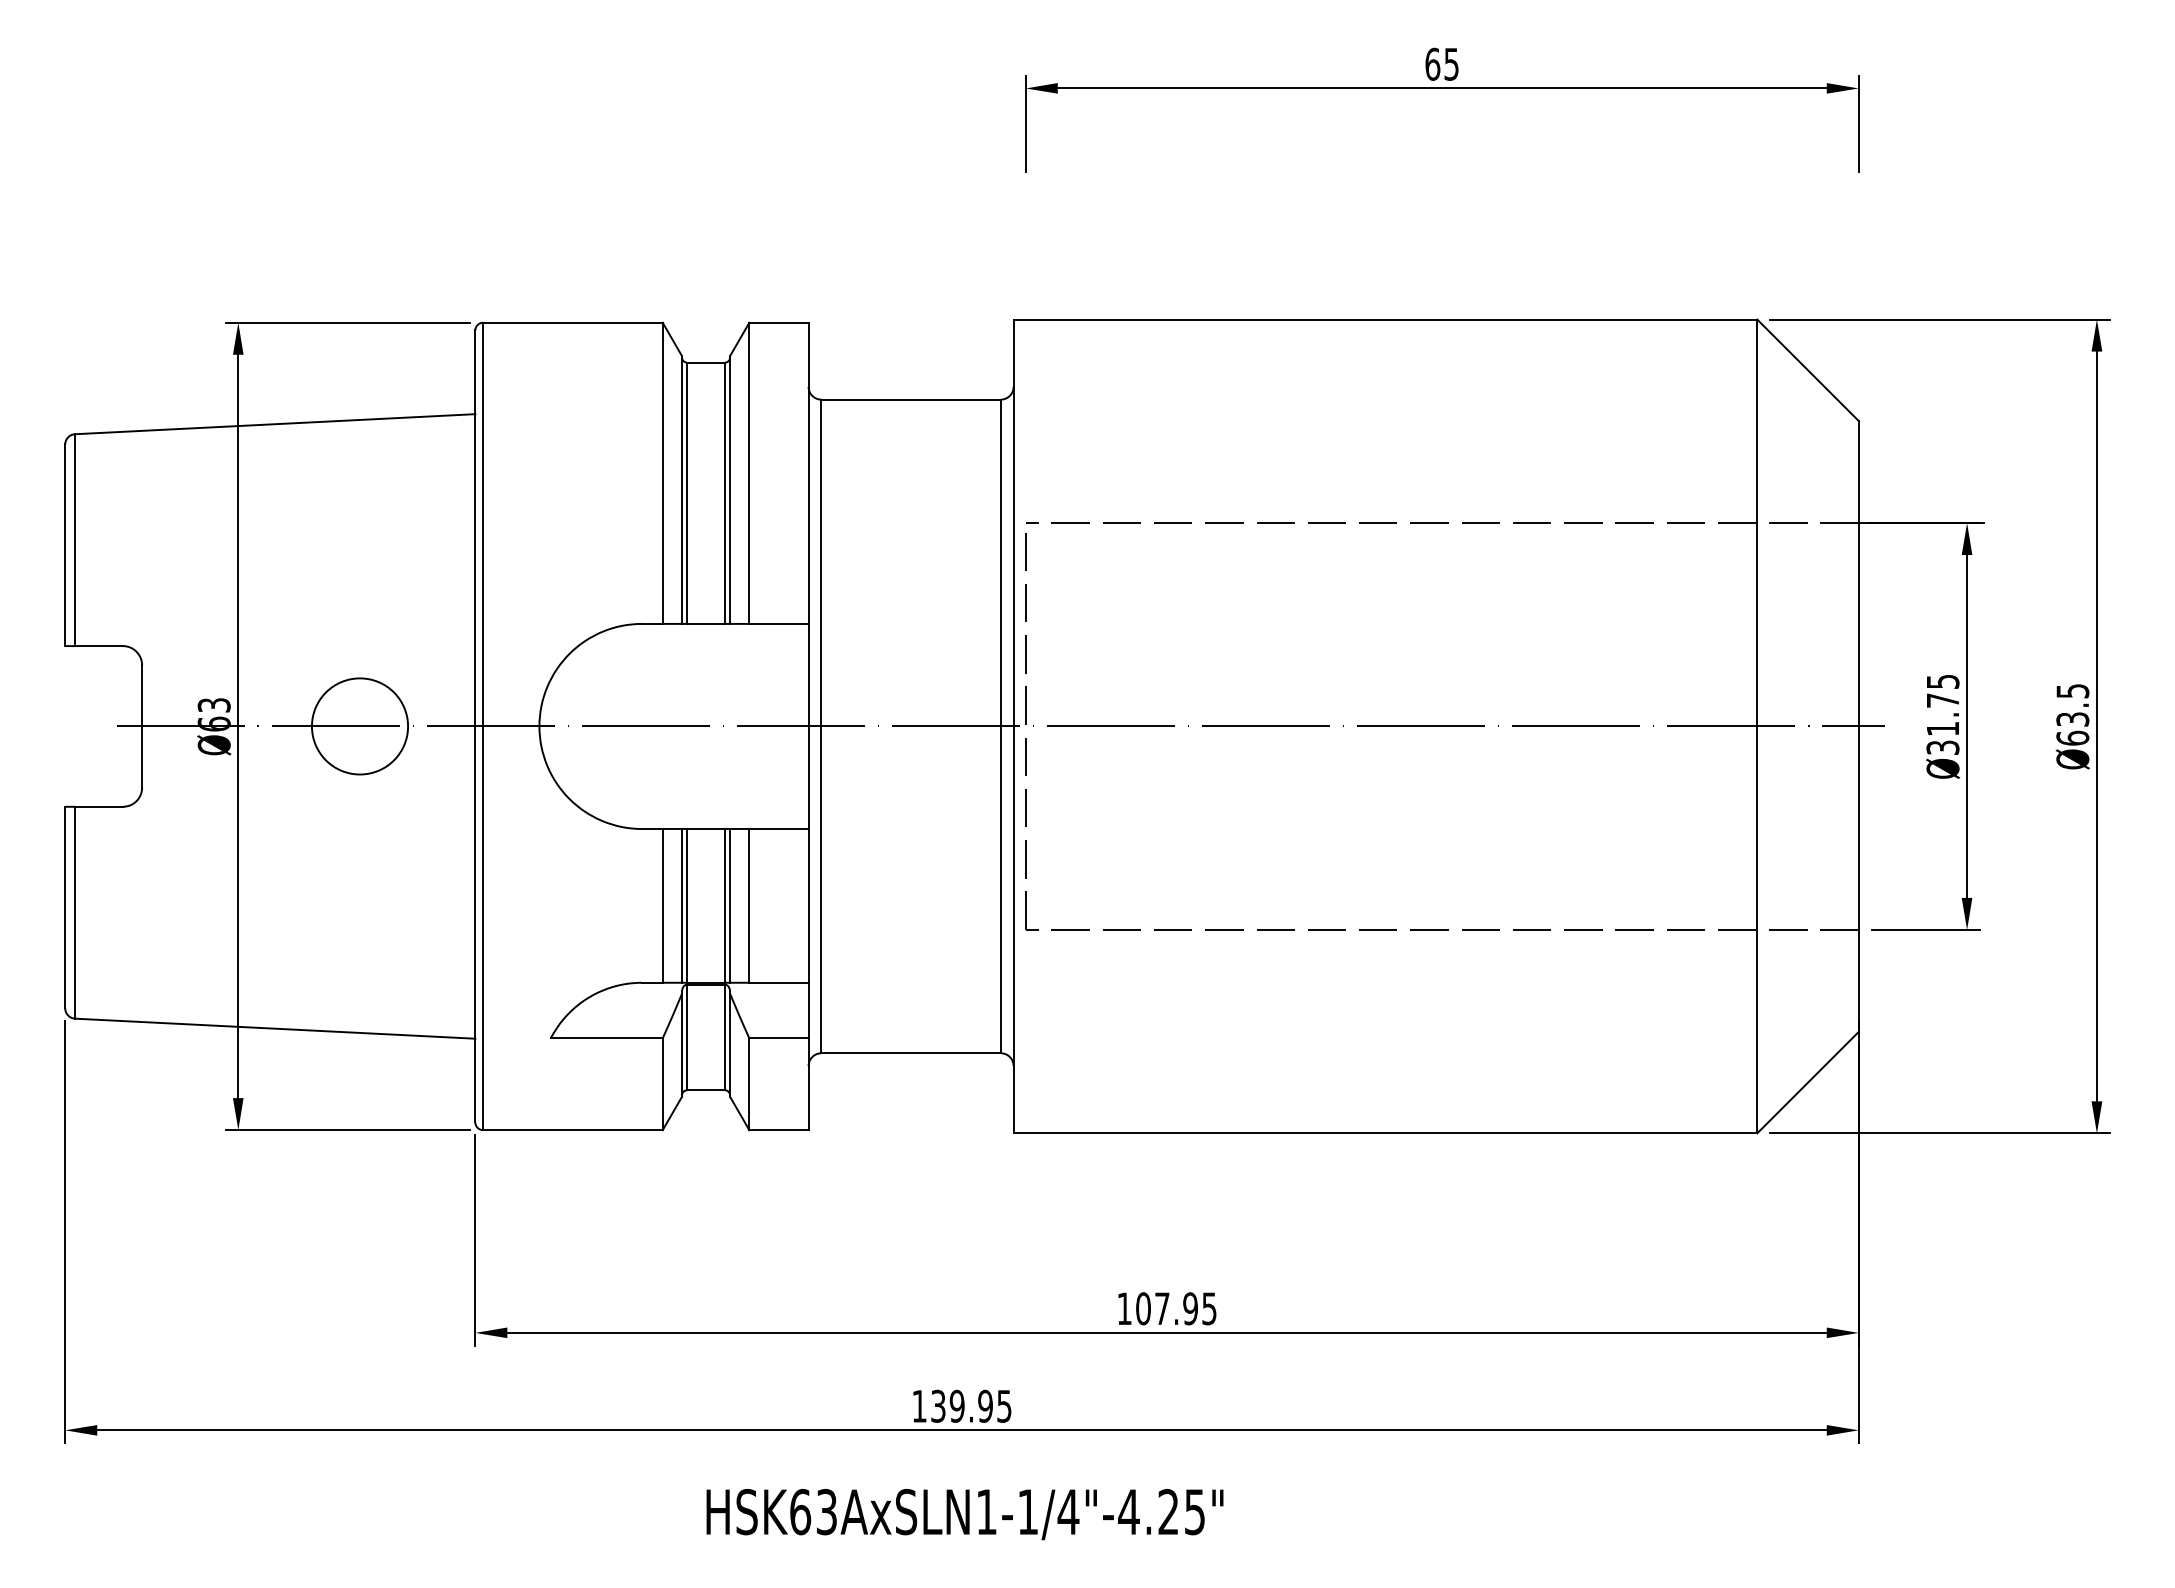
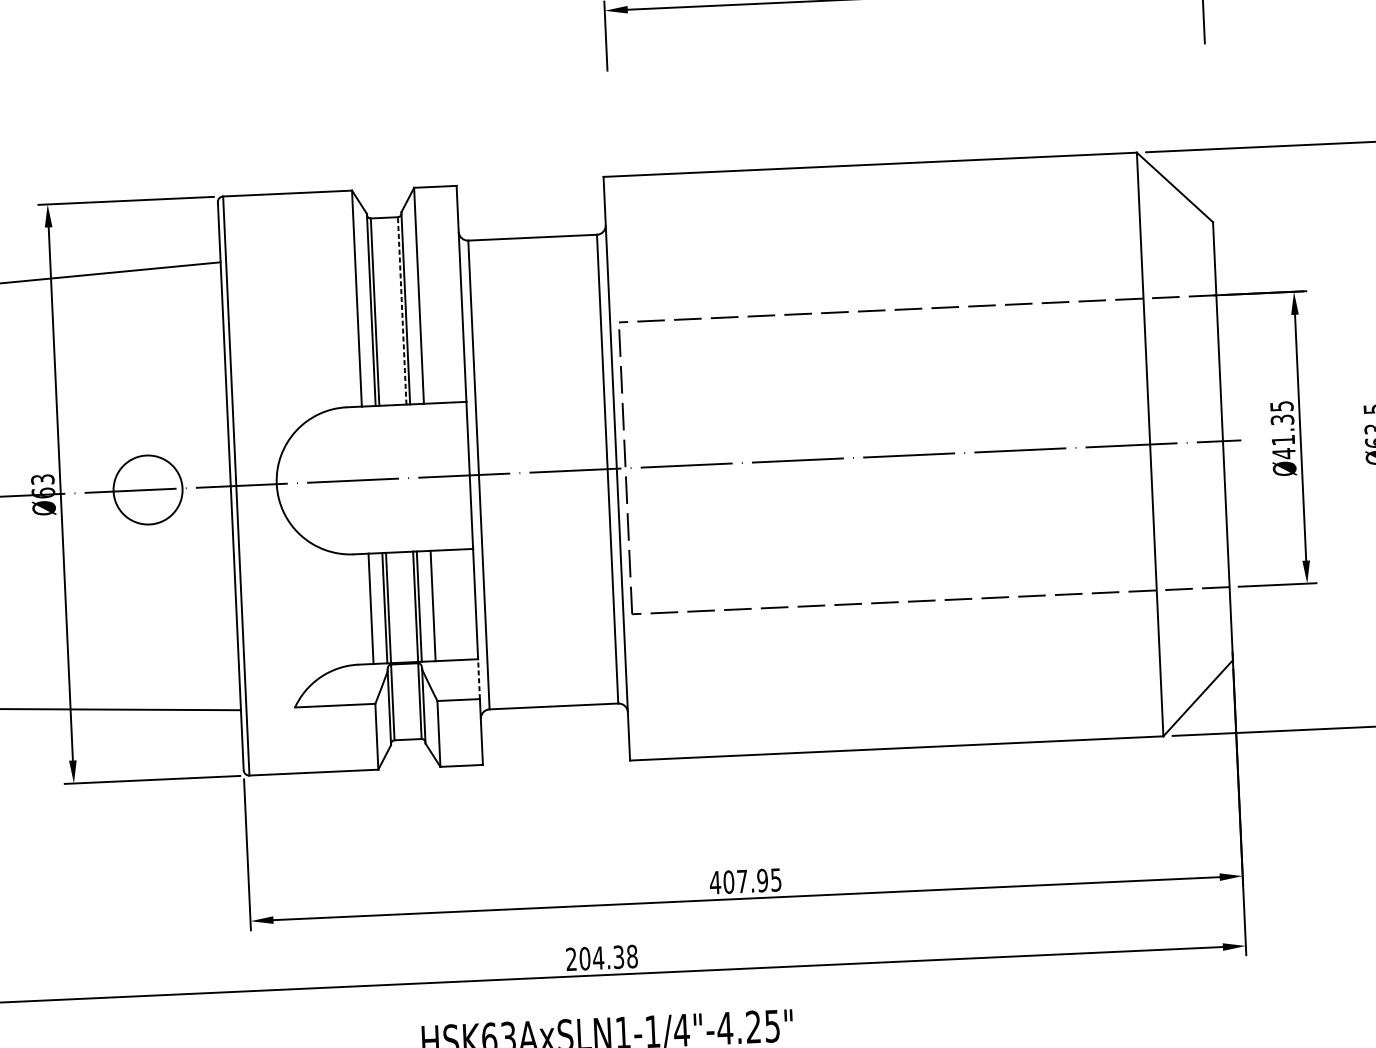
line: (724, 493) -> (401, 311), solid -> dashed
text: (1942, 724) -> (1282, 437), Ø31.75 -> Ø41.35
line: (808, 1010) -> (478, 679), solid -> dashed
text: (1124, 1308) -> (715, 882), 107.95 -> 407.95
text: (961, 1405) -> (601, 957), 139.95 -> 204.38

